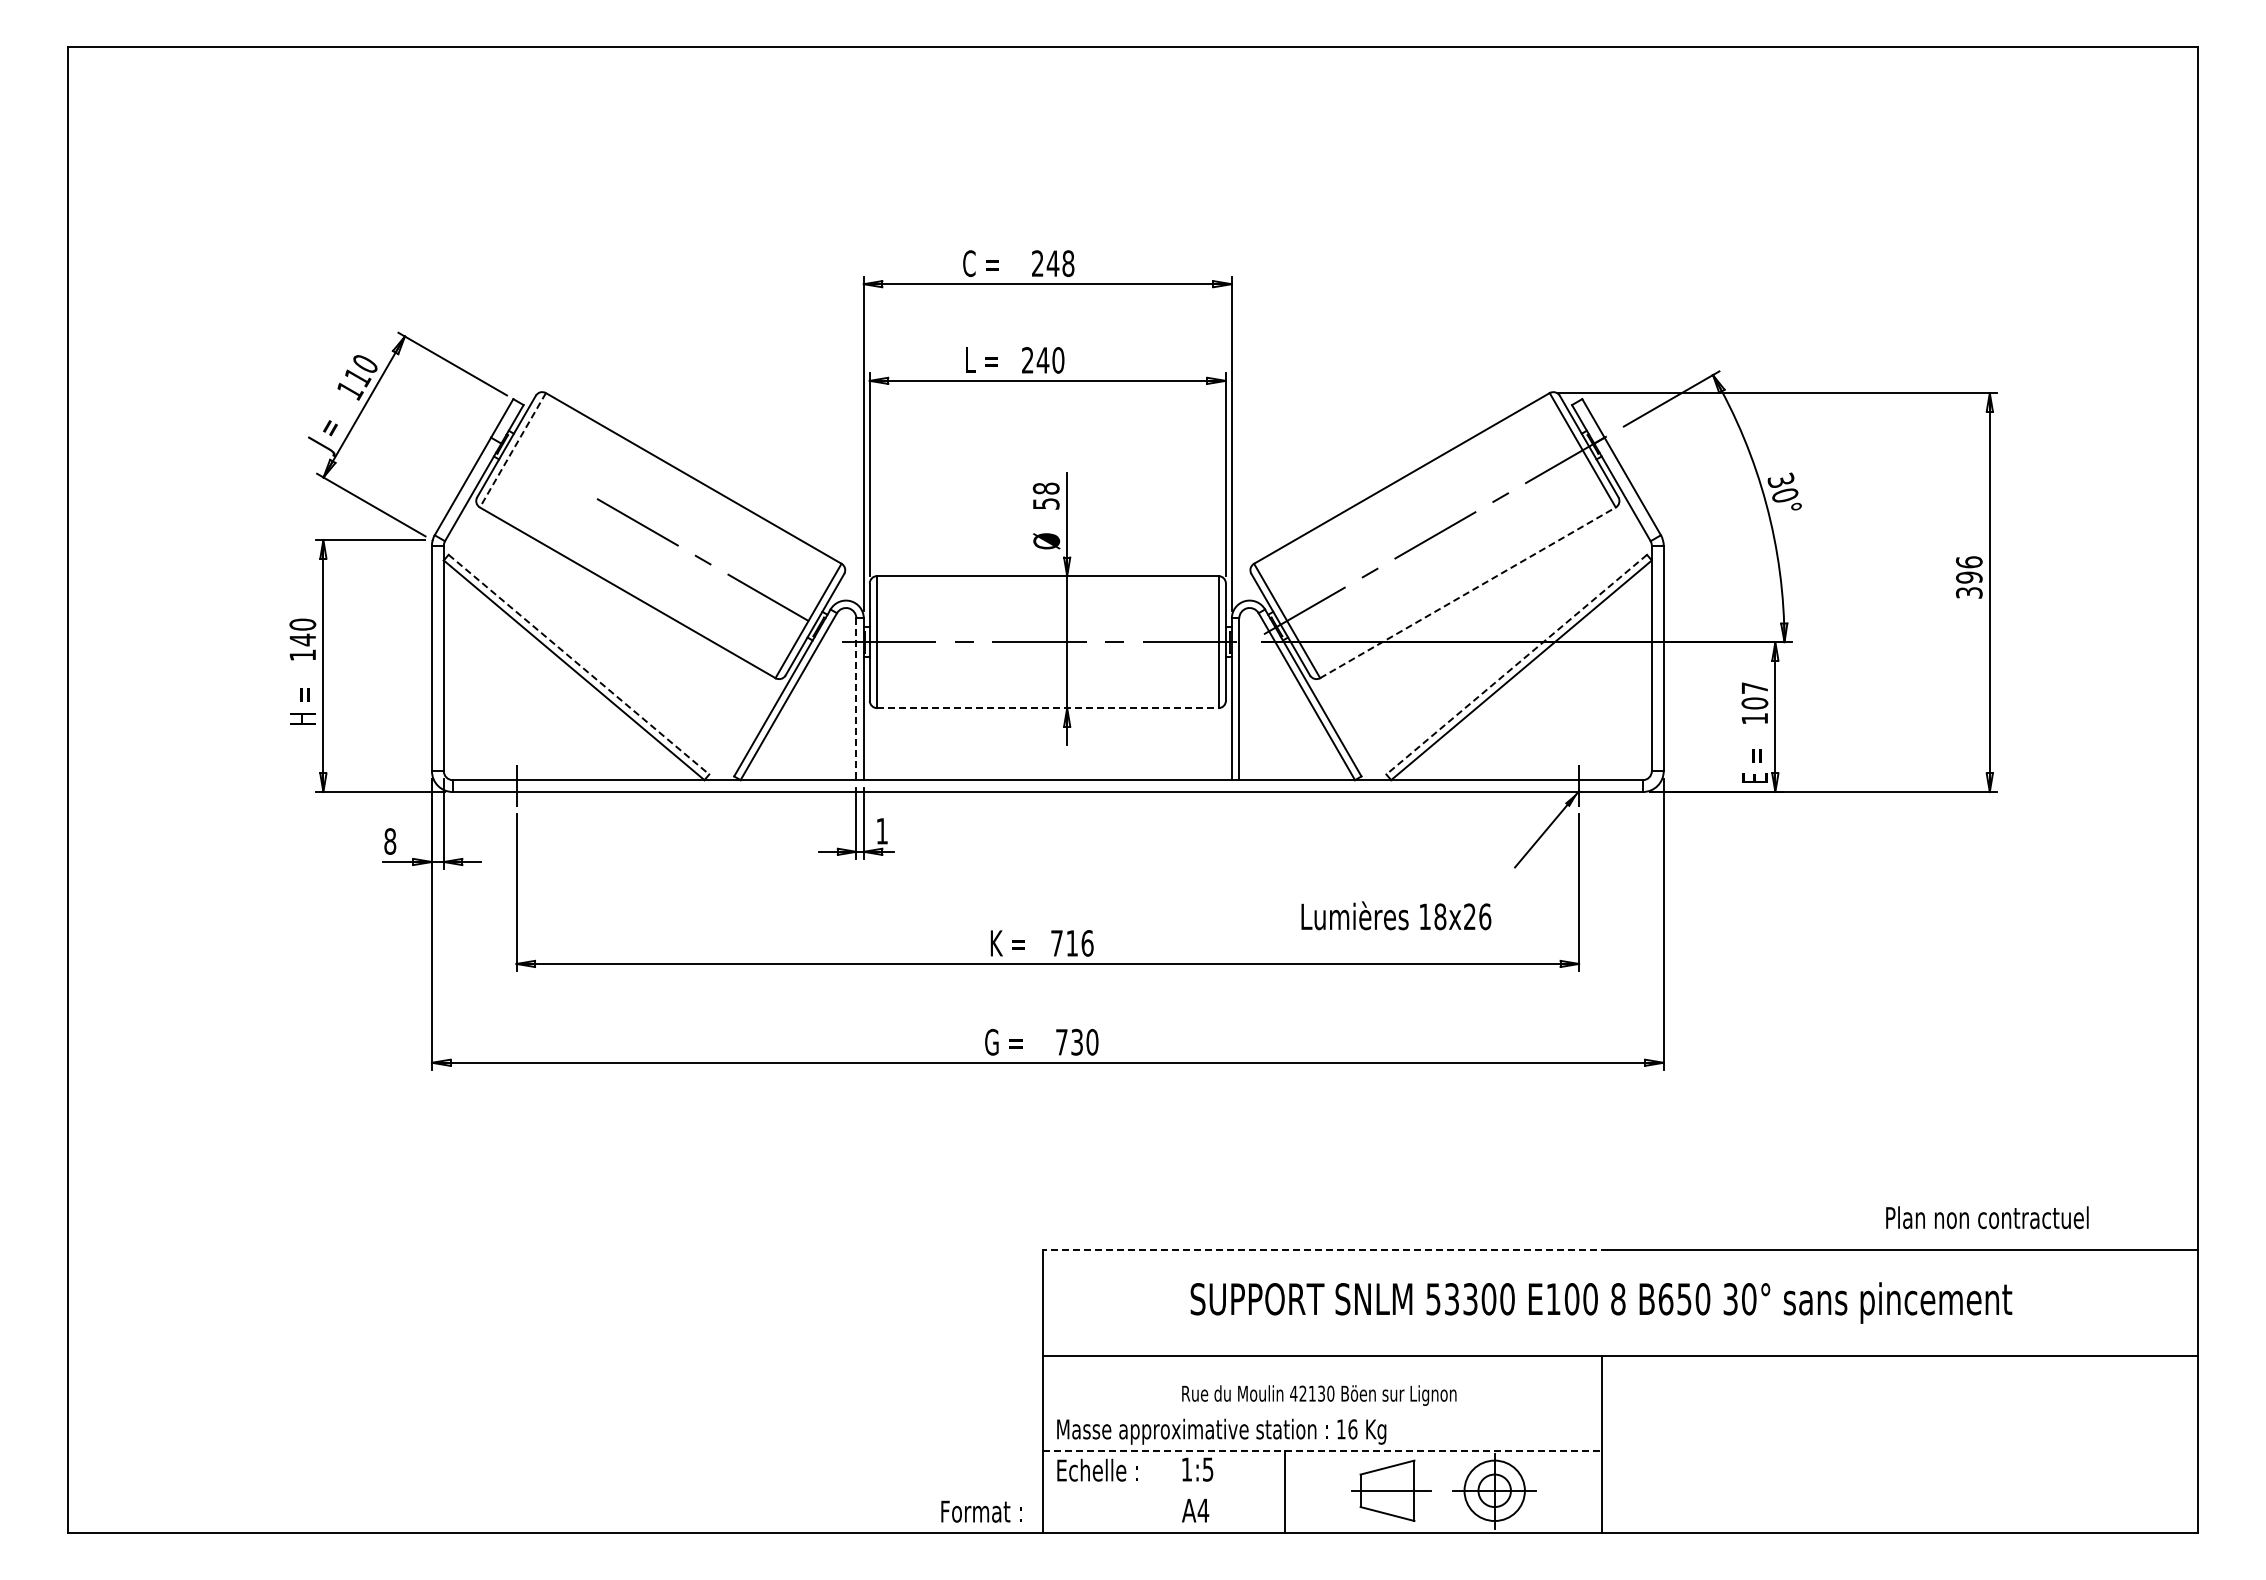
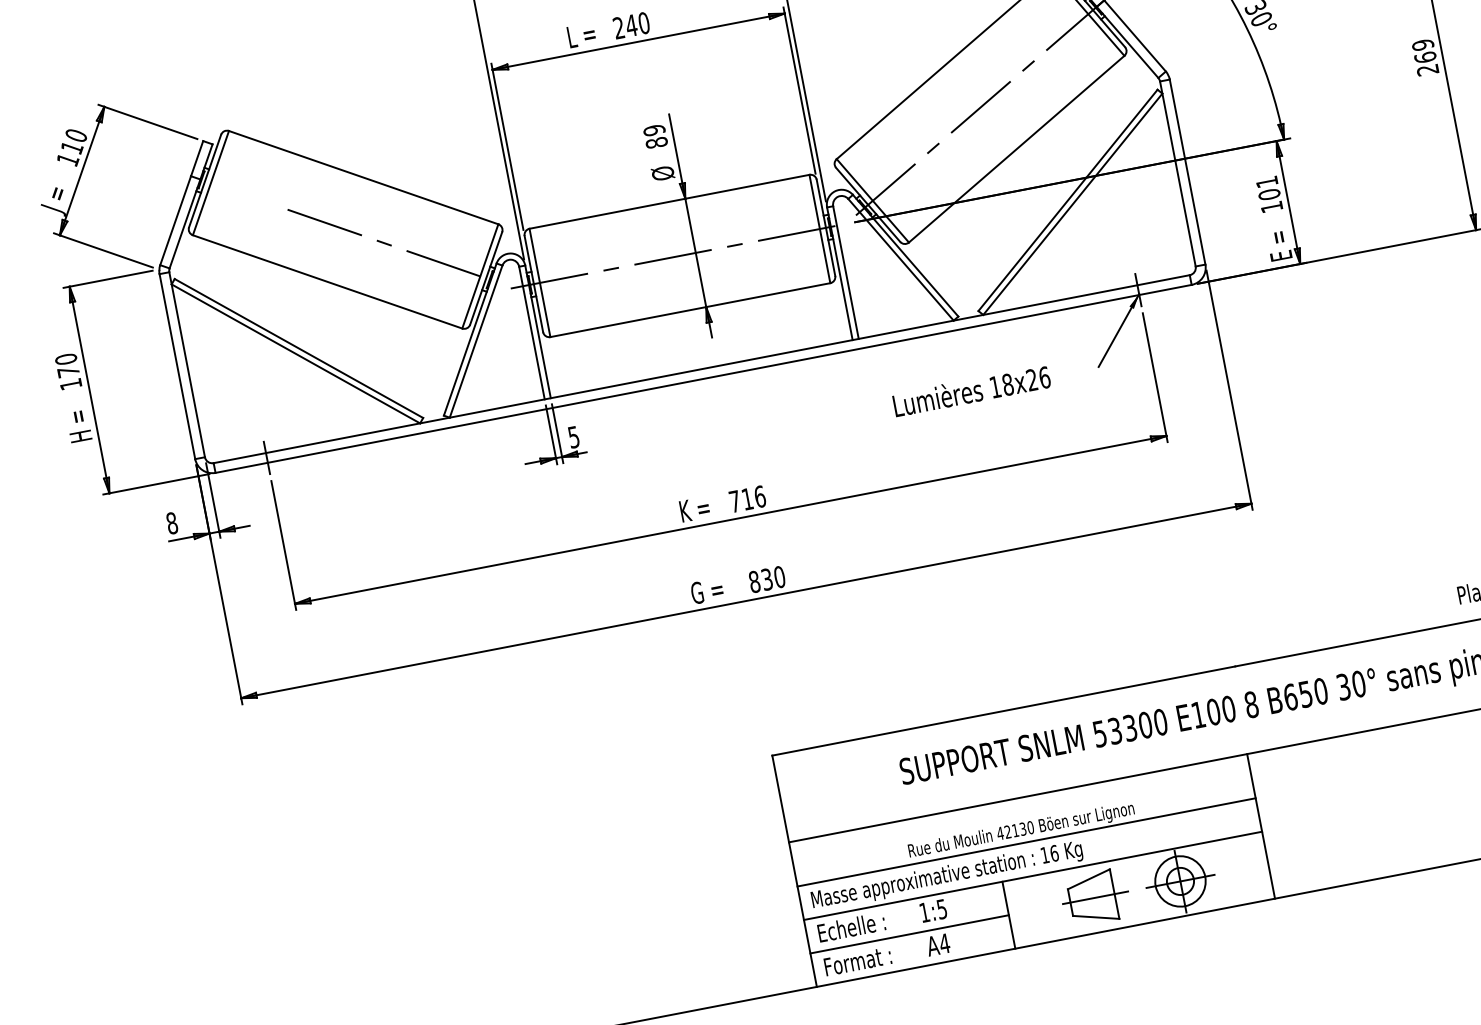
line: (512, 450) -> (210, 183), dashed -> solid
text: (1045, 495) -> (654, 136), 58 -> 89
text: (1969, 577) -> (1425, 57), 396 -> 269
line: (1467, 592) -> (1016, 148), dashed -> solid
text: (302, 639) -> (68, 371), 140 -> 170
line: (579, 664) -> (299, 348), dashed -> solid
line: (1516, 664) -> (1067, 200), dashed -> solid
text: (1754, 687) -> (1266, 181), 107 -> 101
line: (856, 699) -> (532, 333), dashed -> solid
line: (1047, 708) -> (690, 310), dashed -> solid
text: (881, 831) -> (573, 437), 1 -> 5
text: (1396, 915) -> (971, 390), moved
text: (1061, 1041) -> (754, 581), 730 -> 830
line: (1325, 1250) -> (1003, 711), dashed -> solid
line: (1322, 1410) -> (1026, 842), added
line: (1323, 1450) -> (1033, 875), dashed -> solid
line: (1164, 1491) -> (909, 934), added
text: (981, 1511) -> (857, 961), moved

